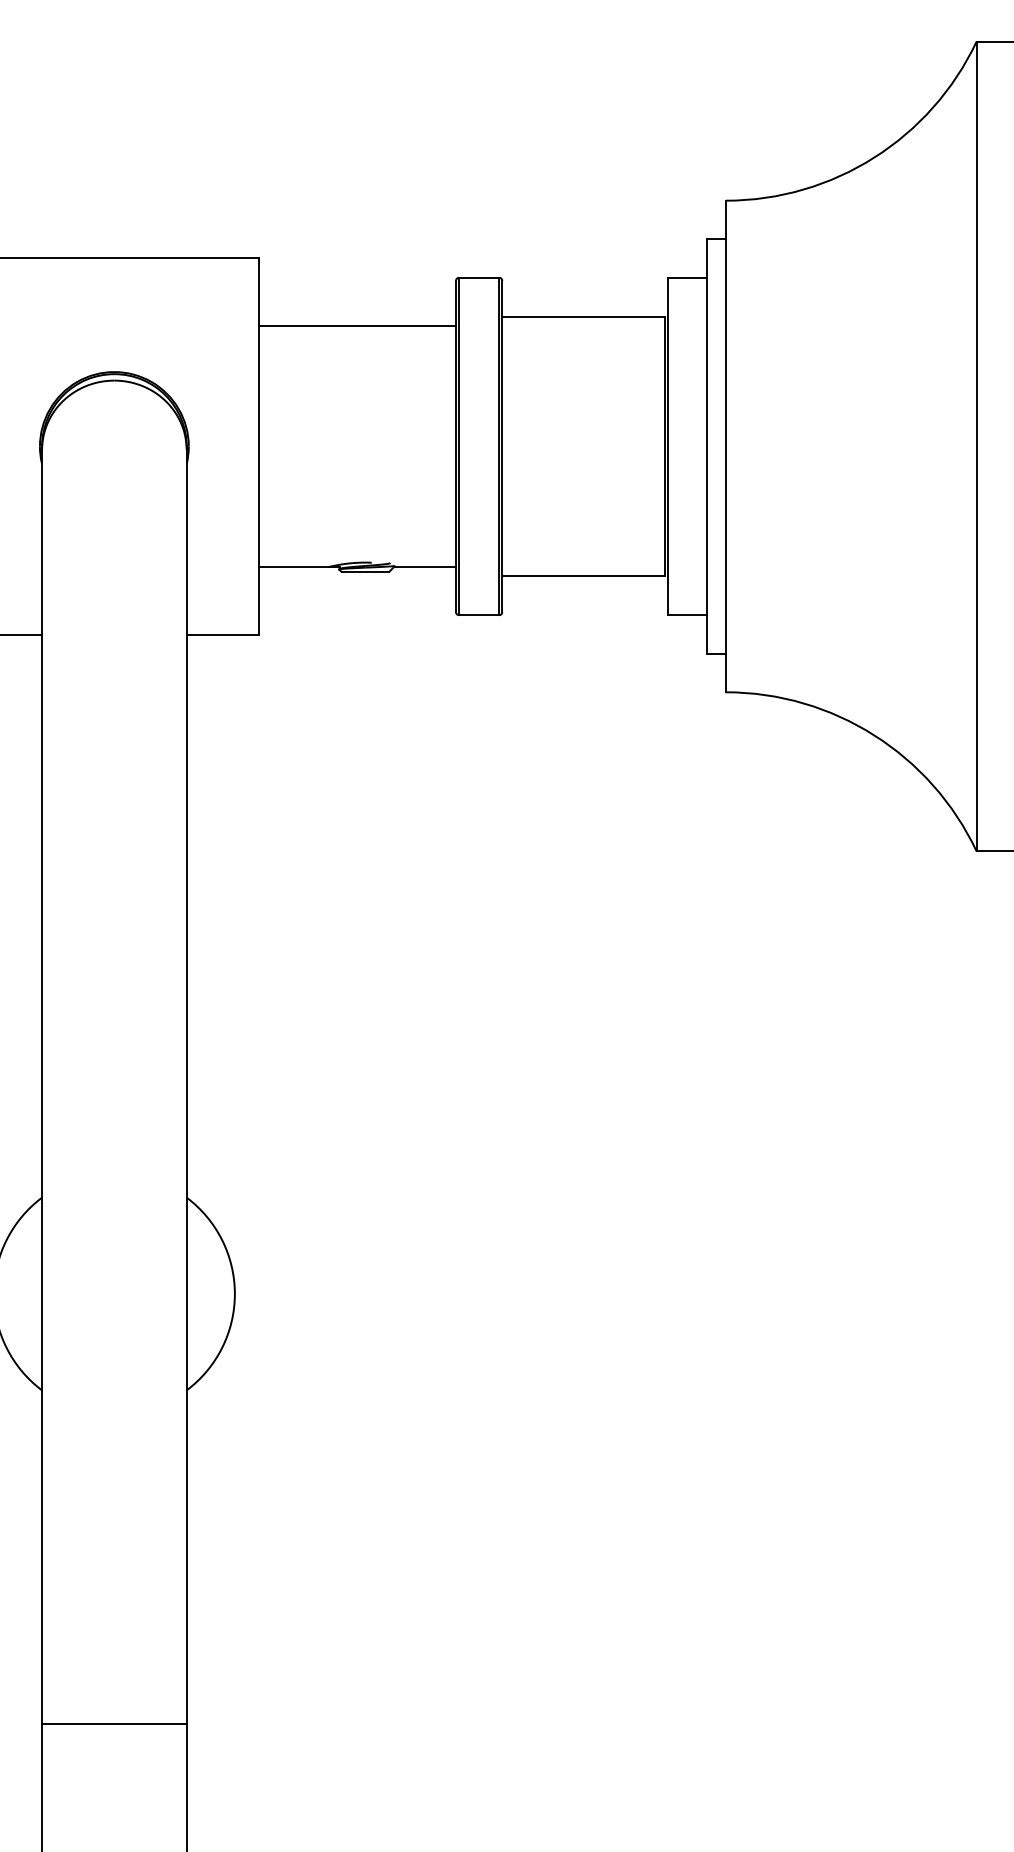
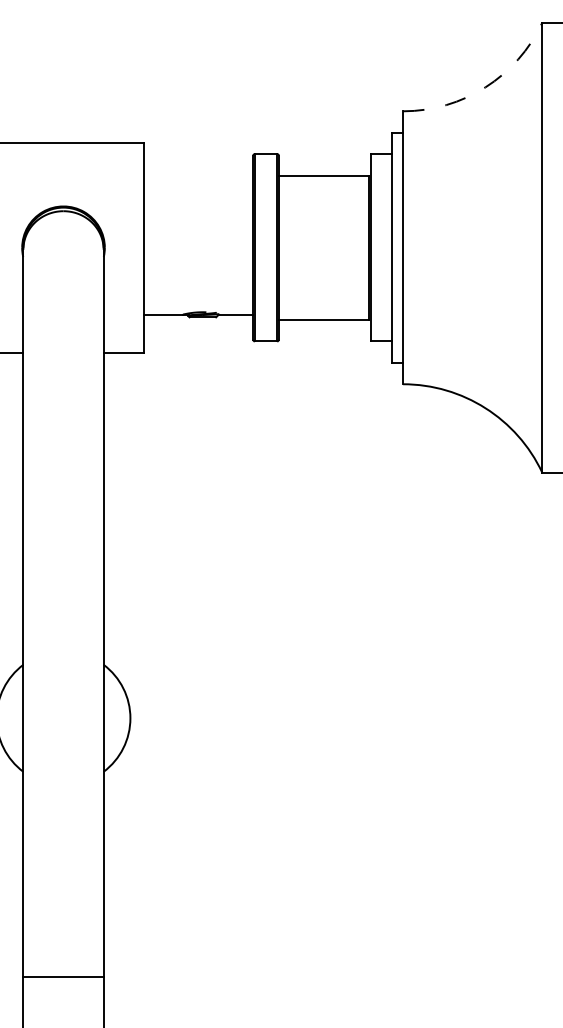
arc: (874, 157) -> (485, 87), solid -> dashed
line: (357, 325) -> (198, 180), removed
line: (114, 1723) -> (63, 976), moved

